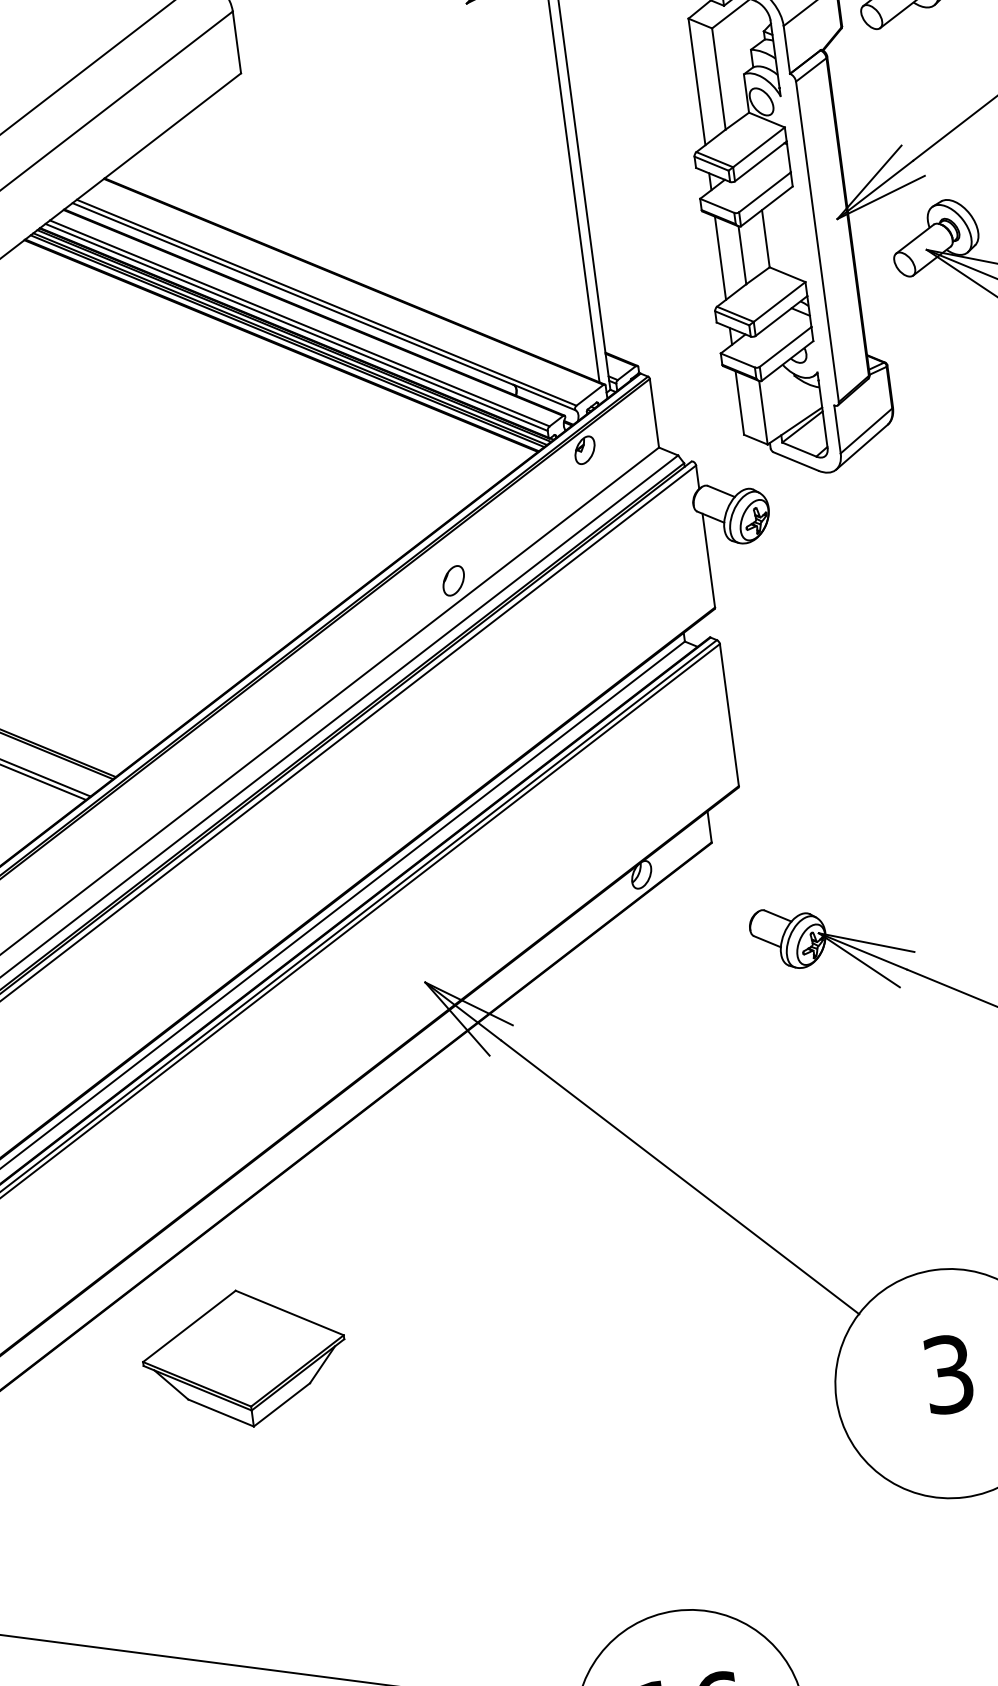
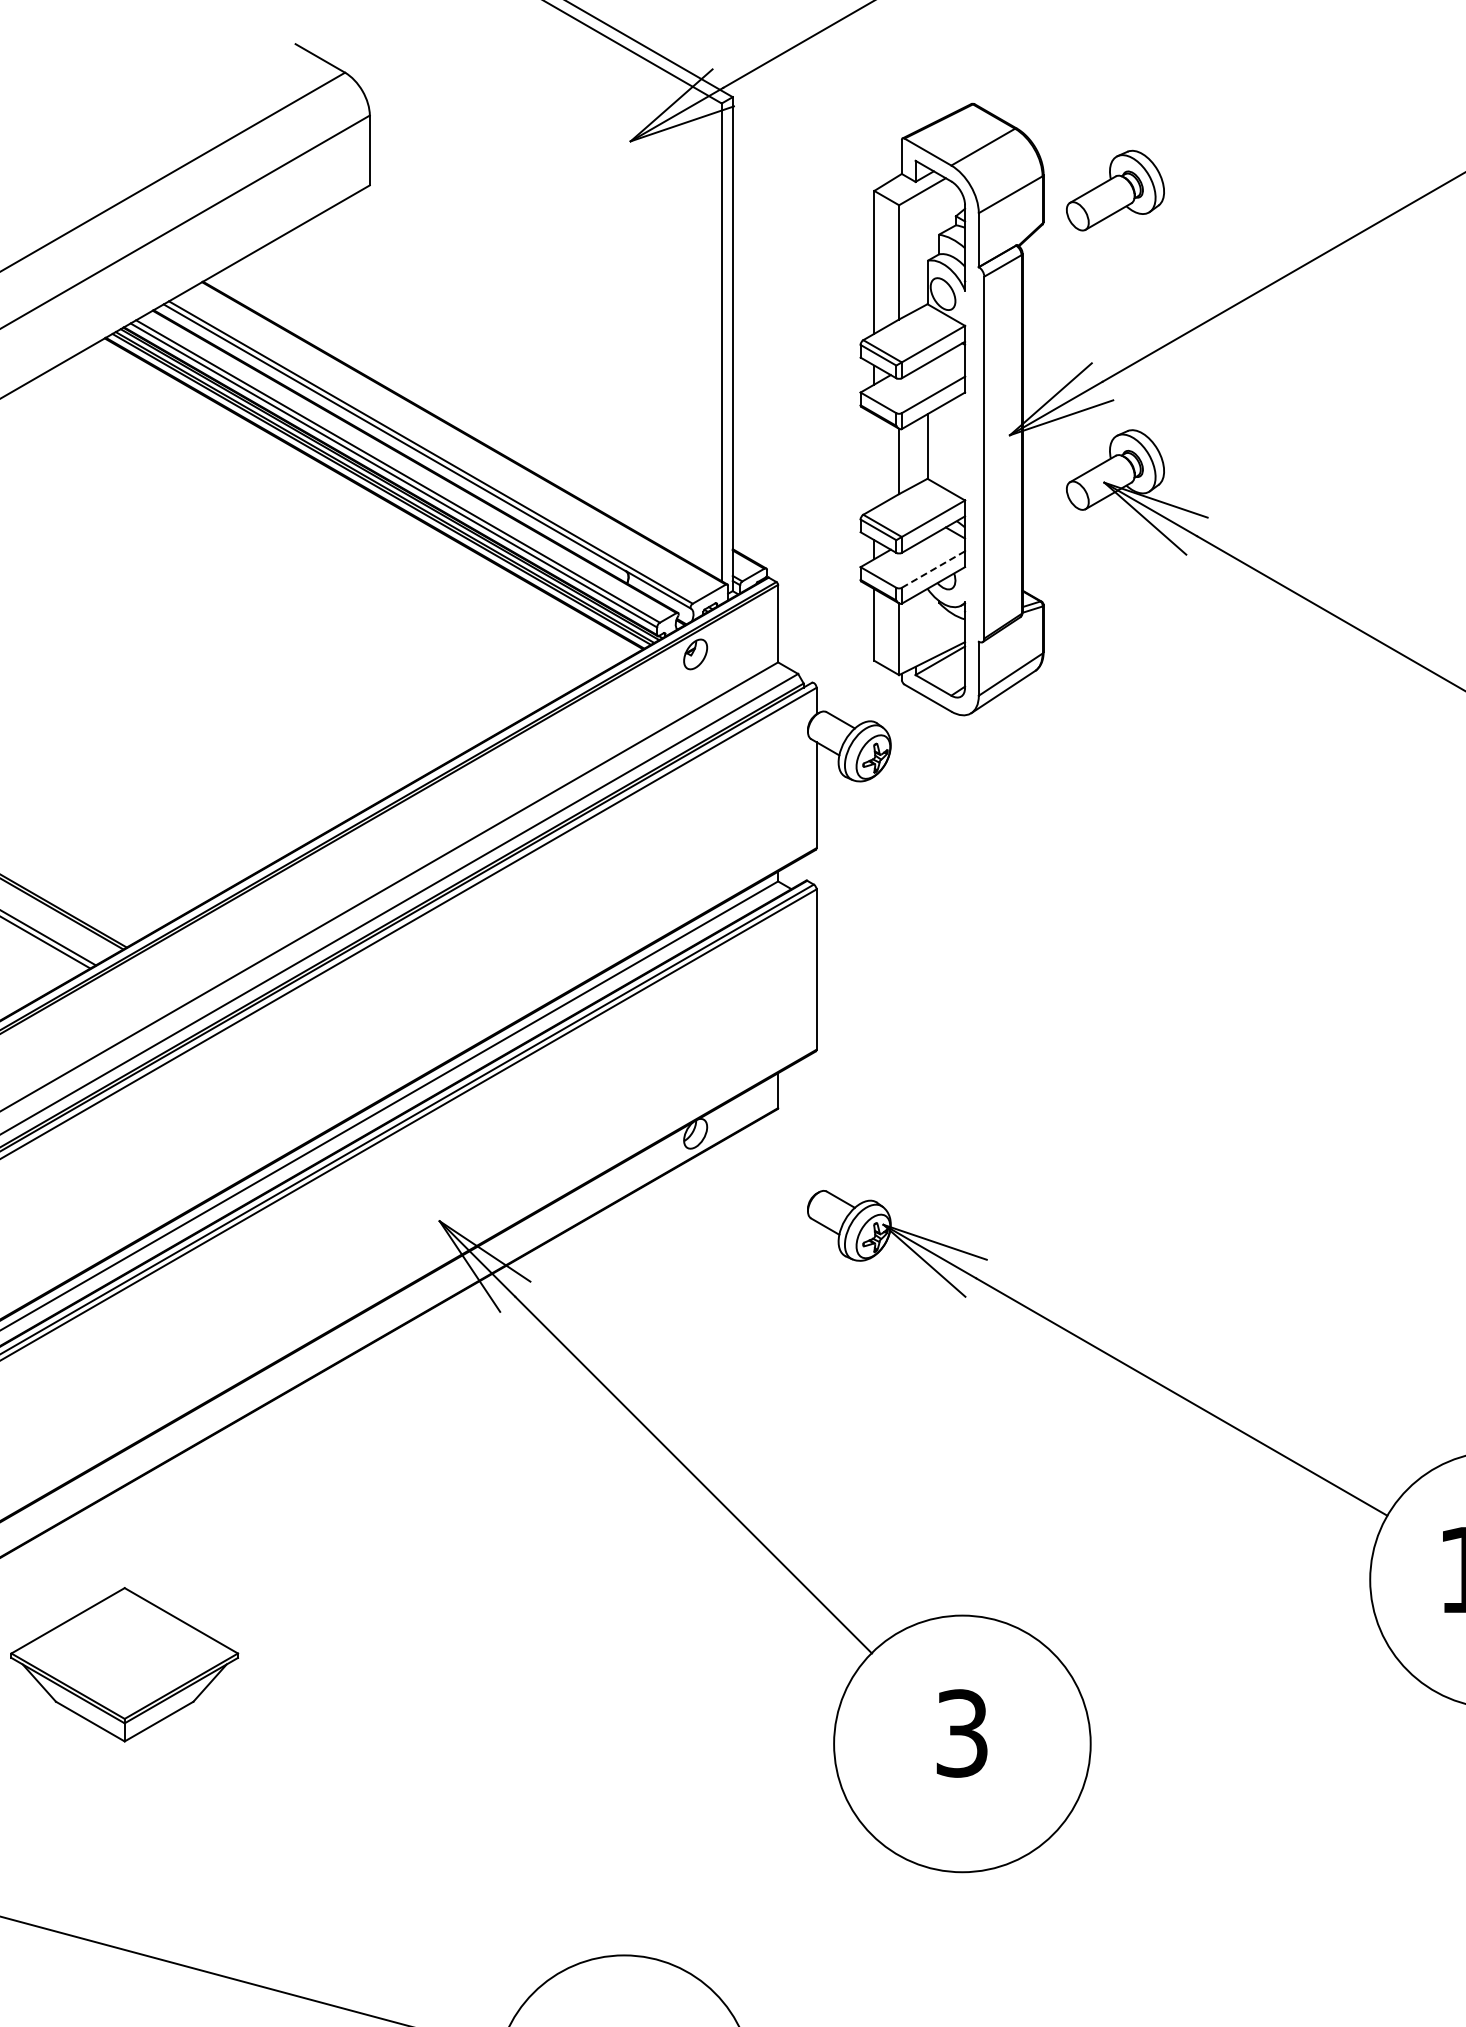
line: (720, 258) -> (874, 461), removed
line: (785, 346) -> (933, 569), solid -> dashed
part: (453, 580) -> (530, 779), removed
part: (244, 1358) -> (124, 1664), moved

